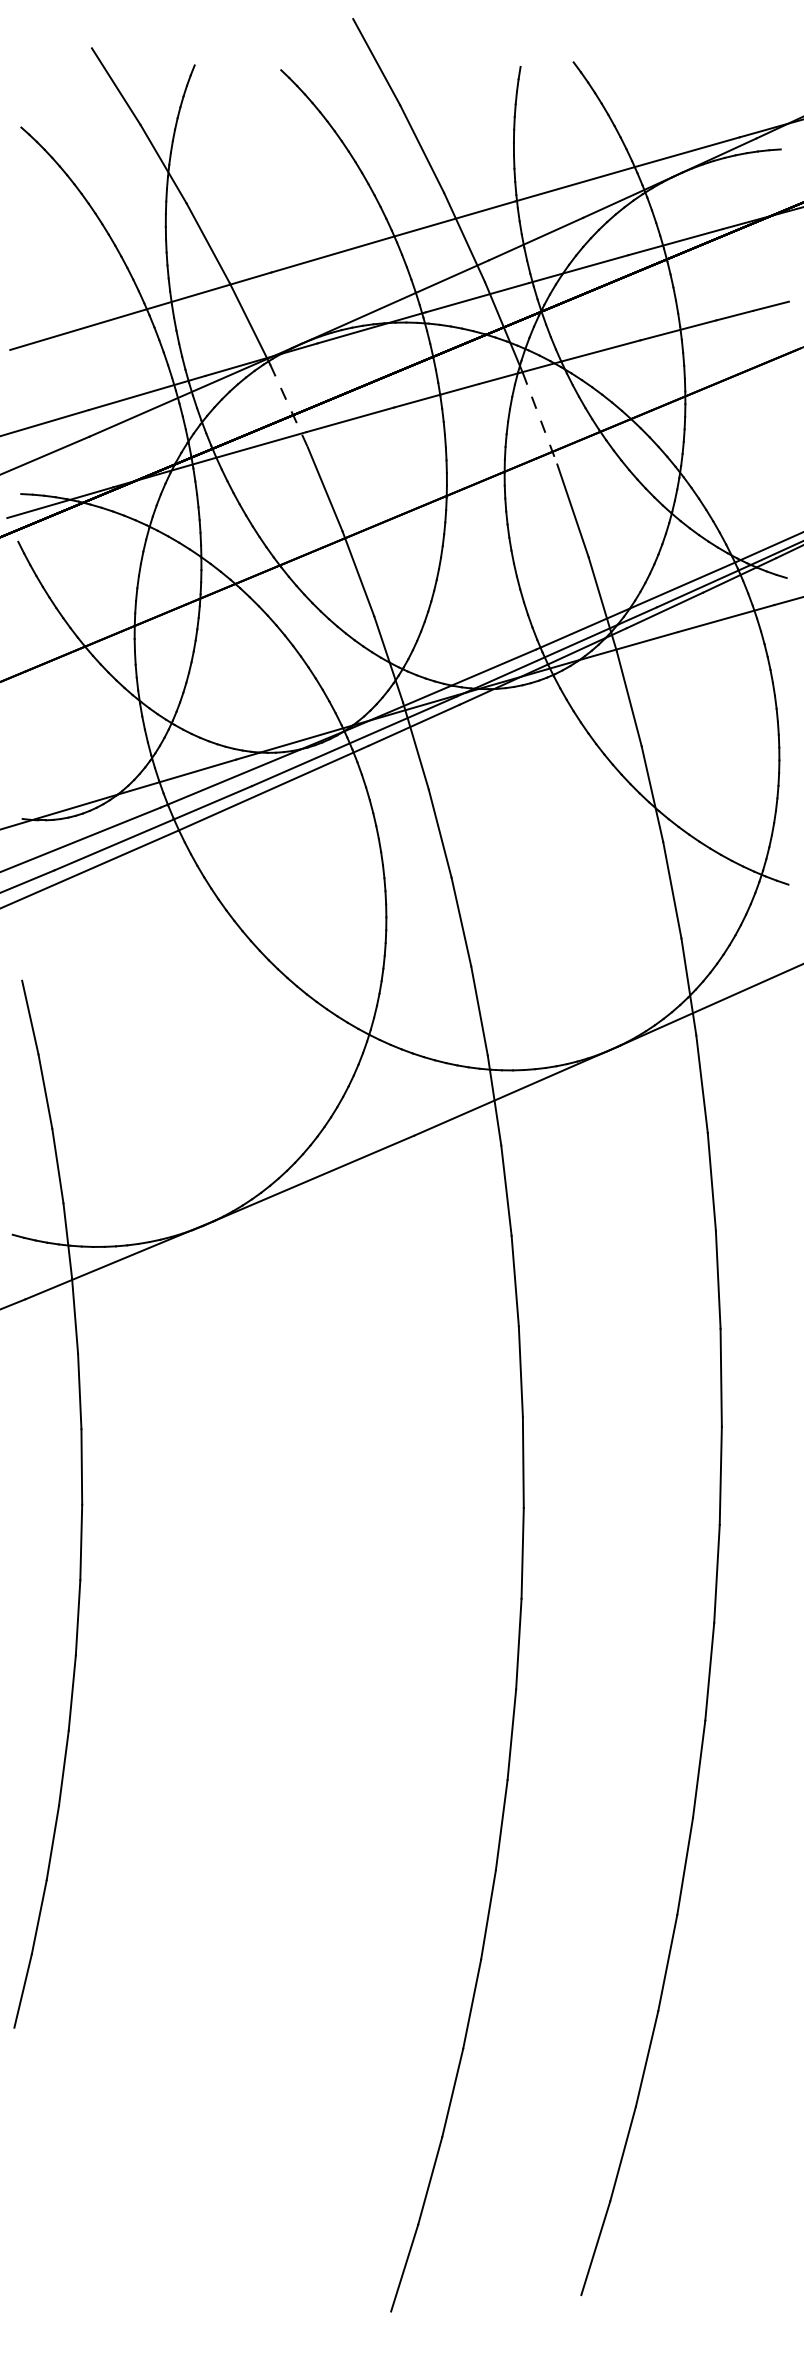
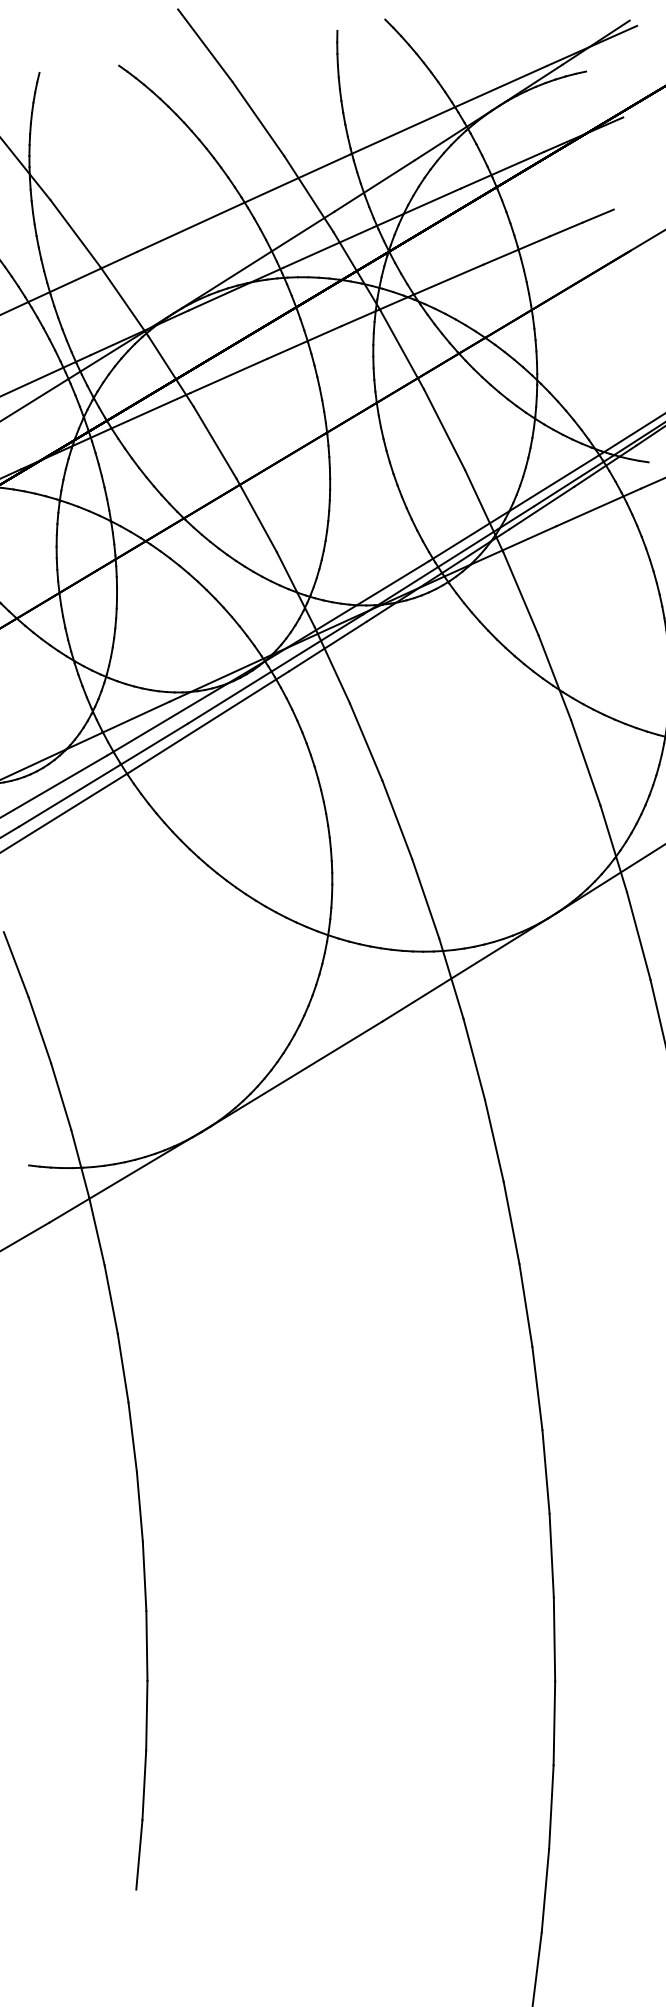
line: (289, 406) -> (171, 371), dashed -> solid
line: (540, 419) -> (402, 350), dashed -> solid

